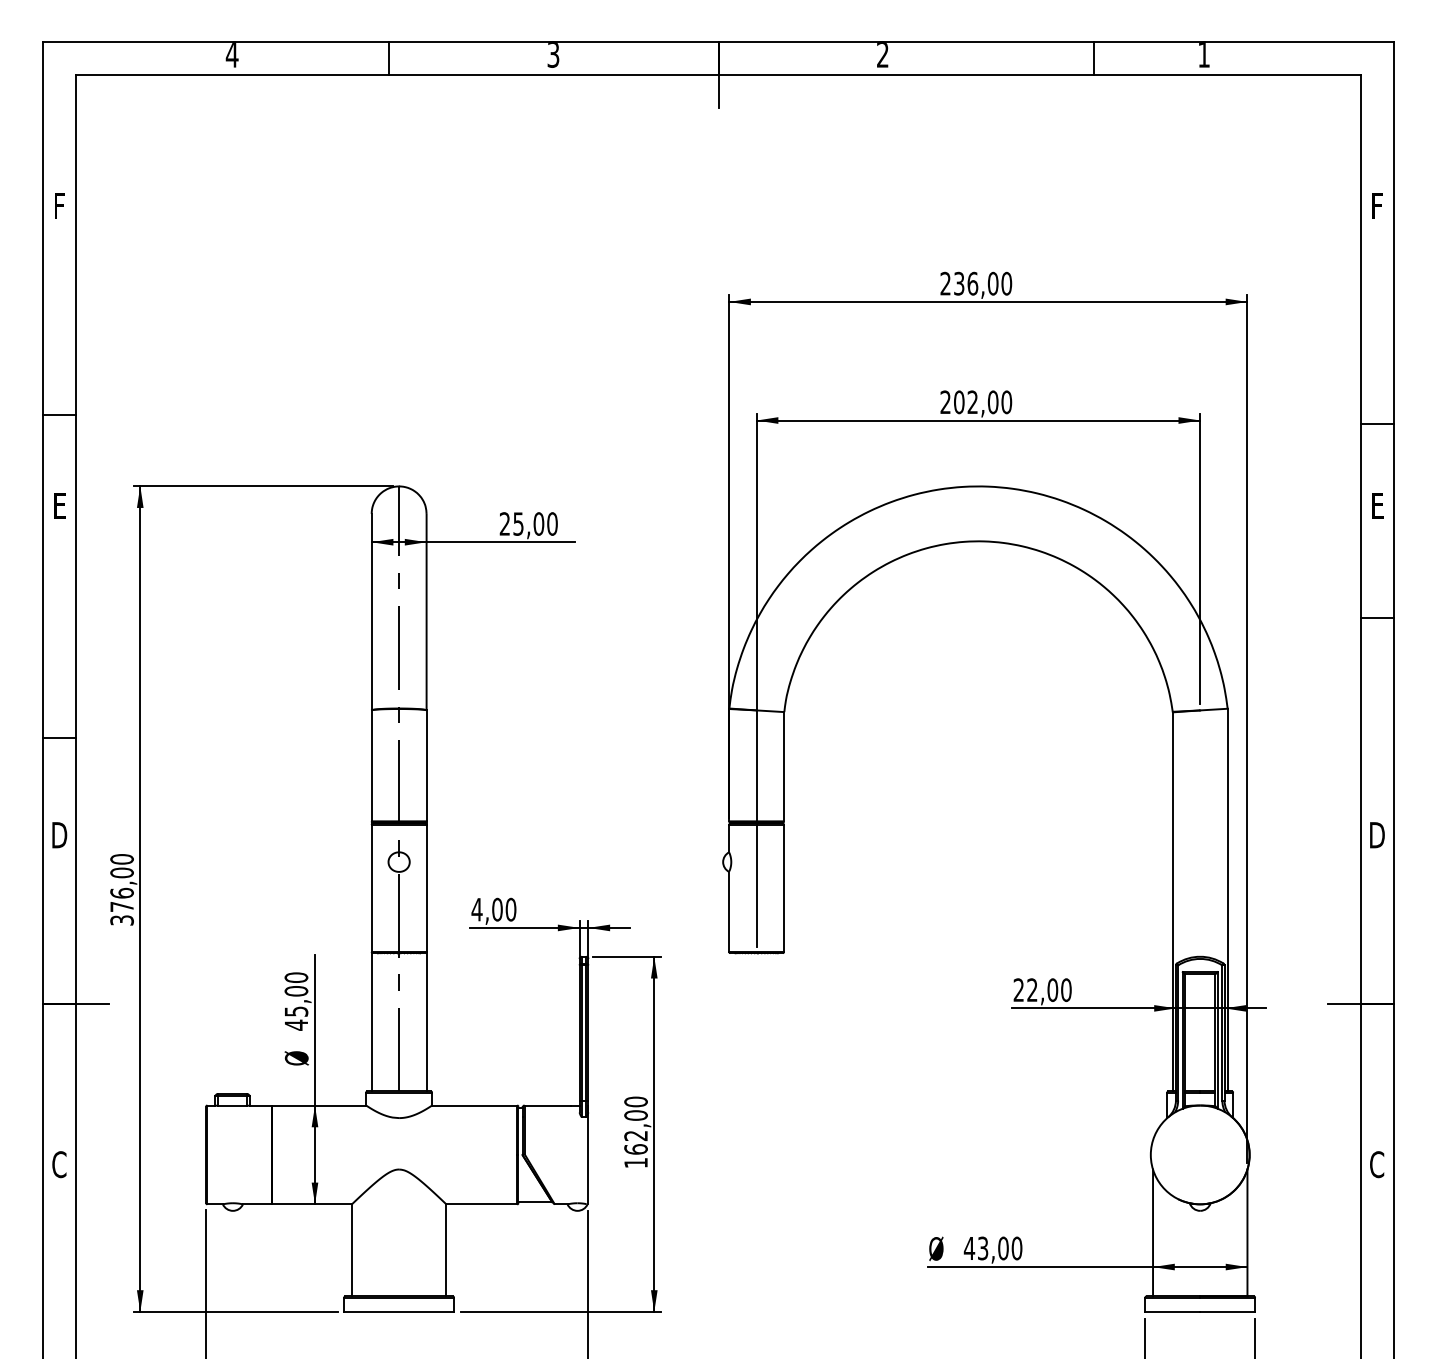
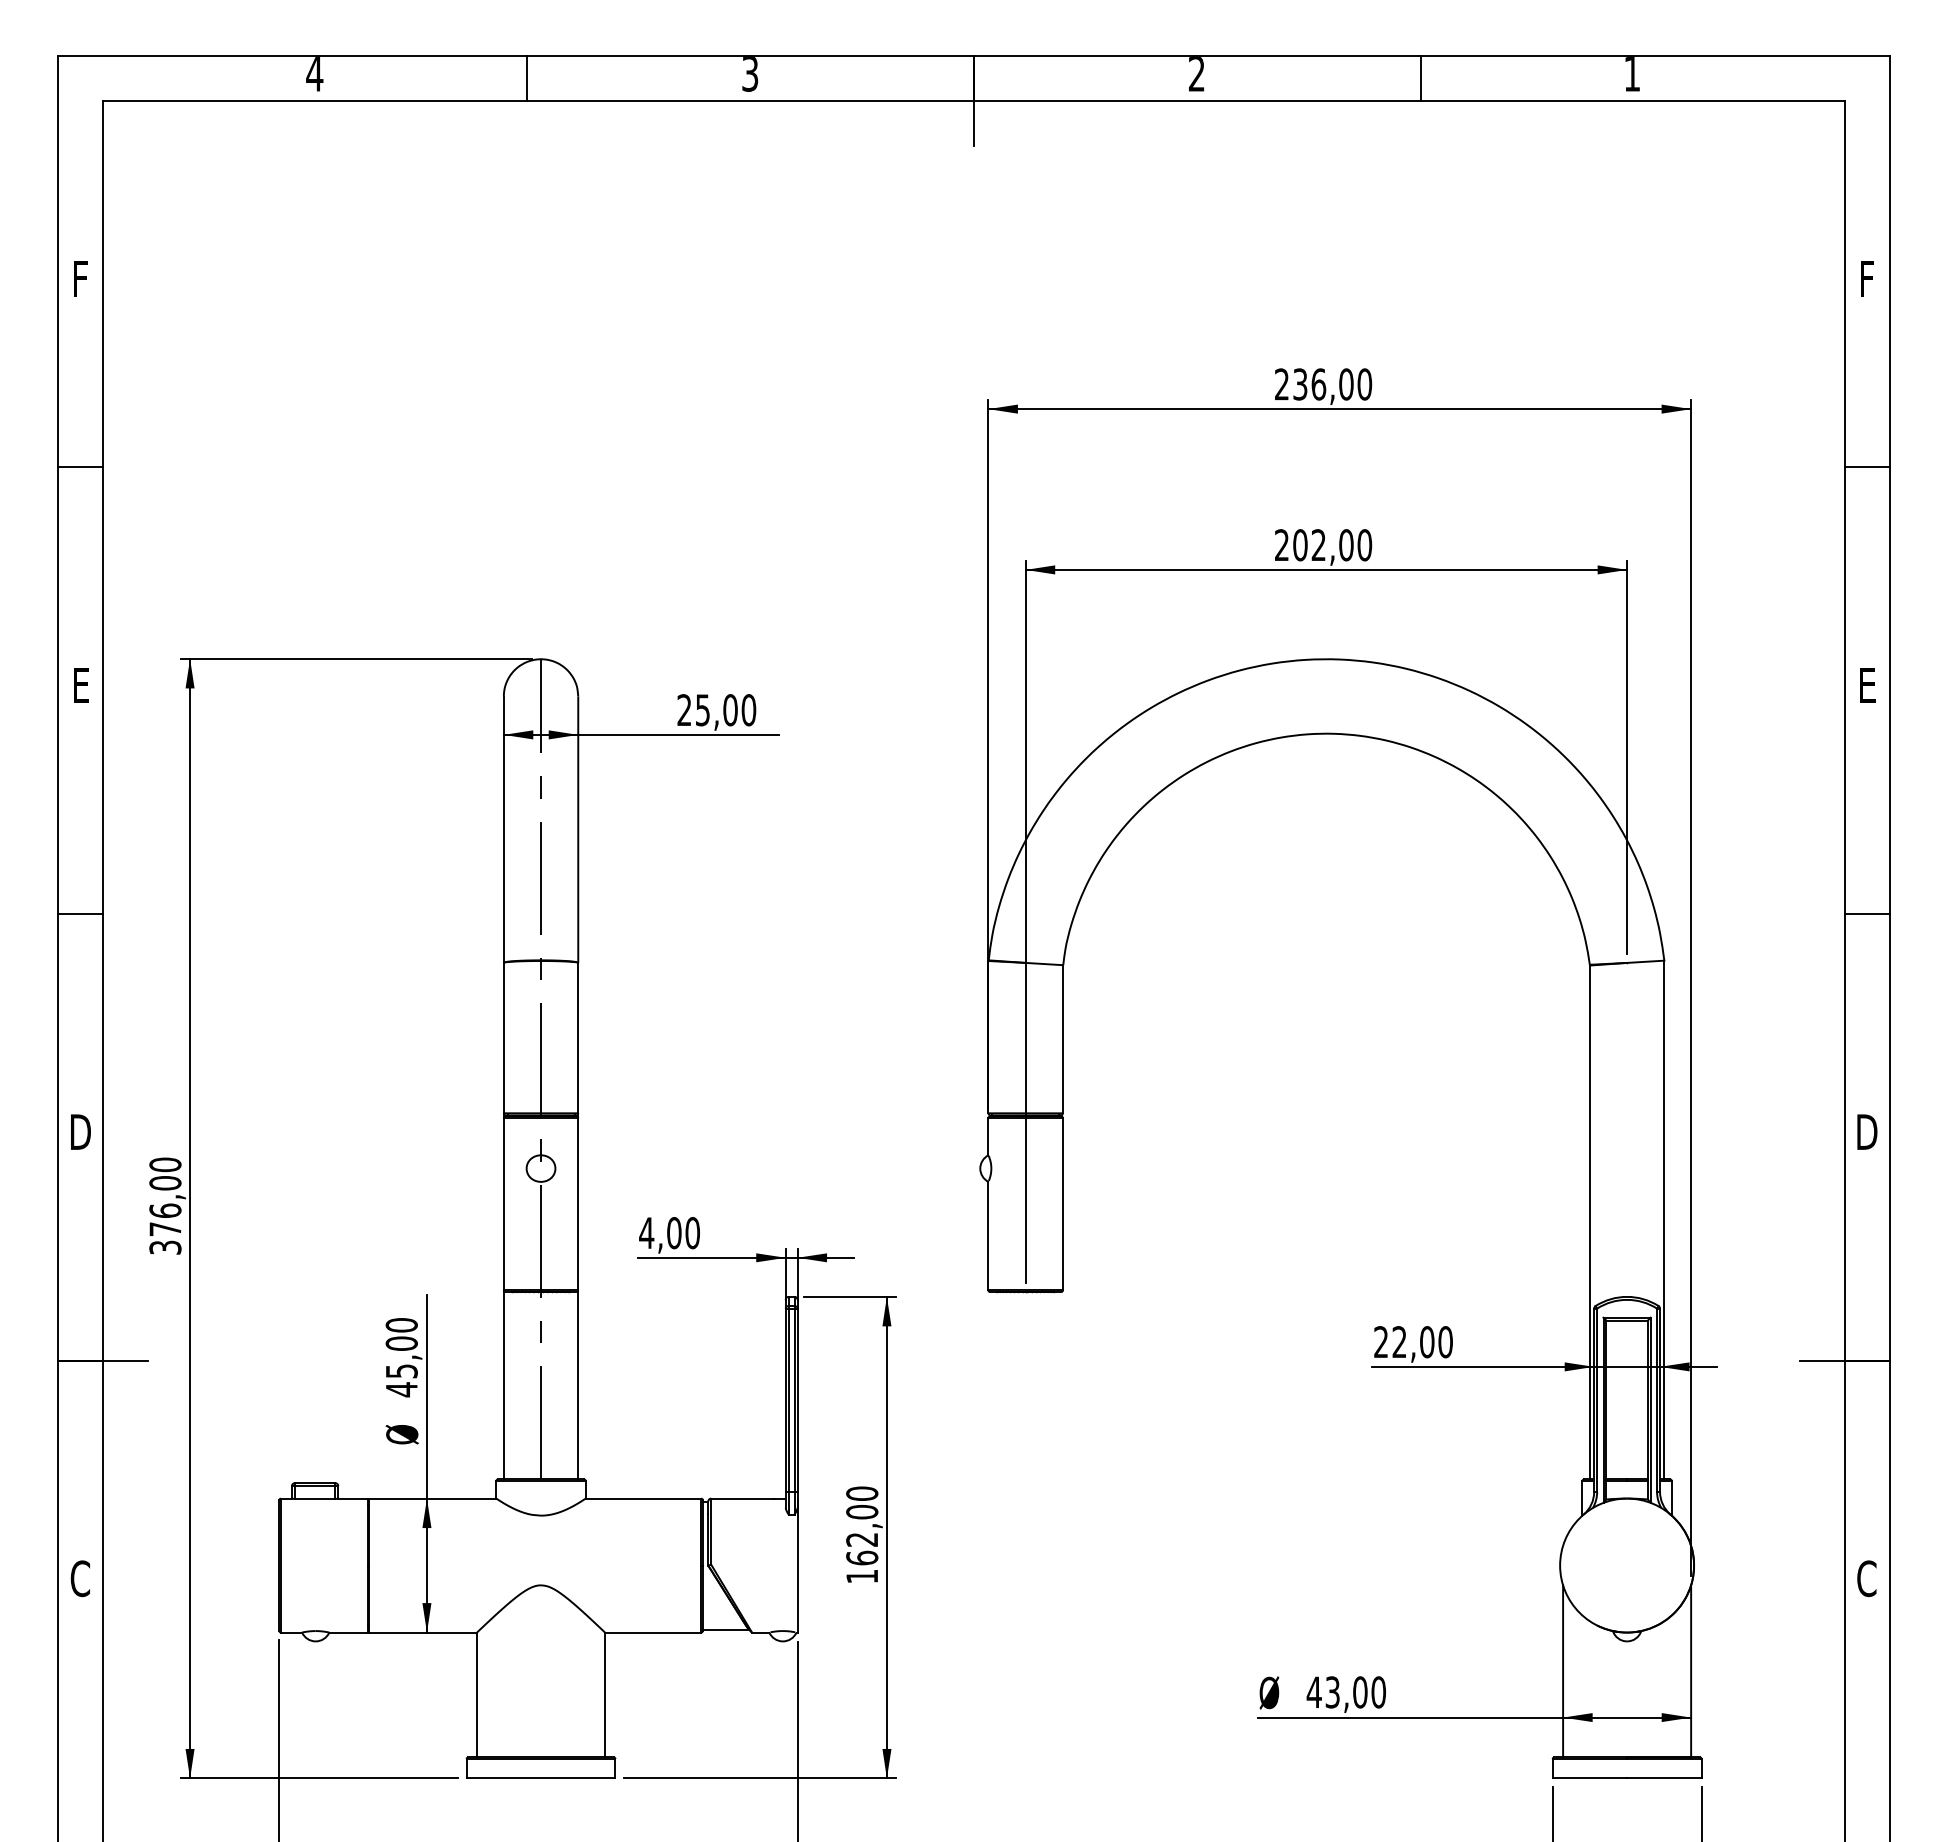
line: (1094, 58) -> (1420, 78), moved
line: (59, 415) -> (80, 467), moved
line: (1376, 423) -> (1866, 467), moved
line: (1376, 617) -> (1866, 913), moved
line: (59, 737) -> (80, 913), moved

